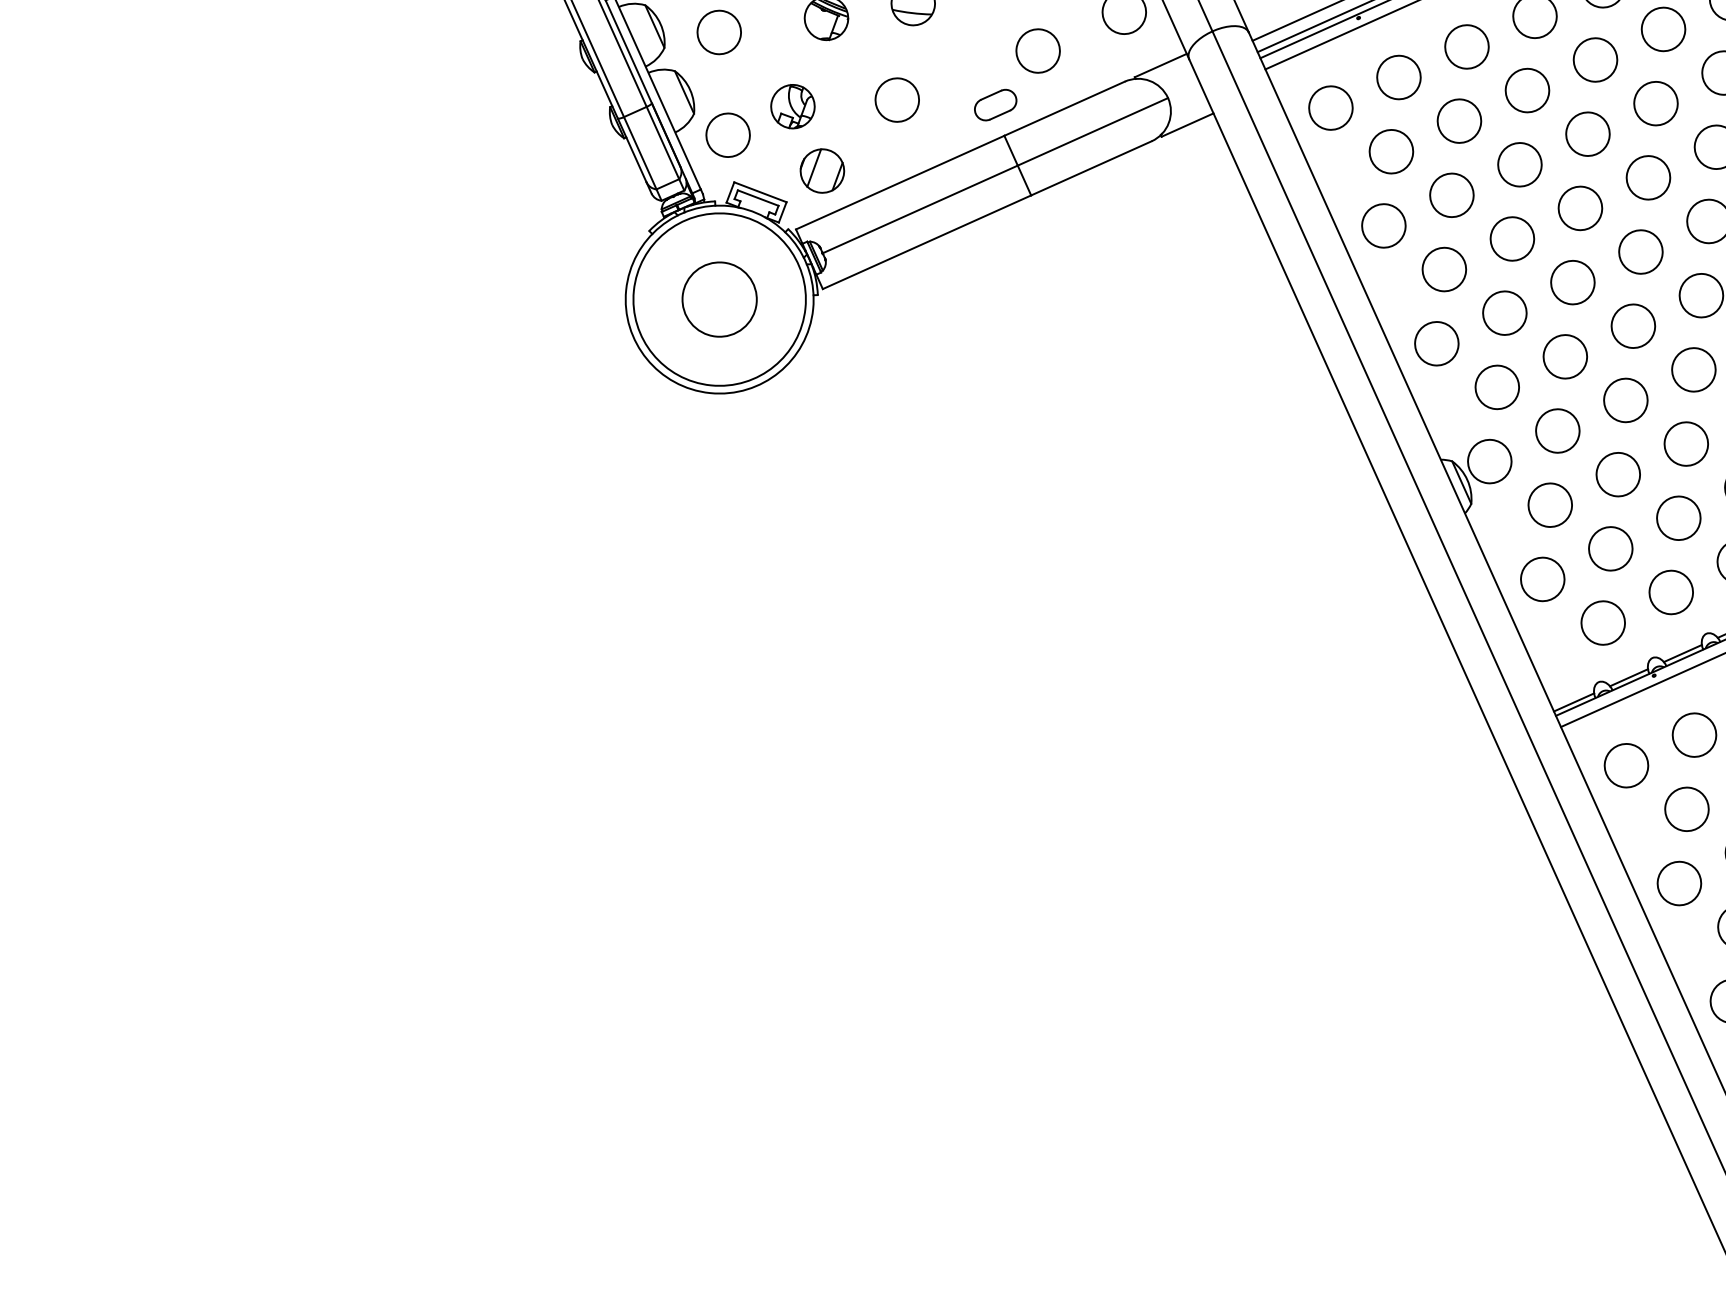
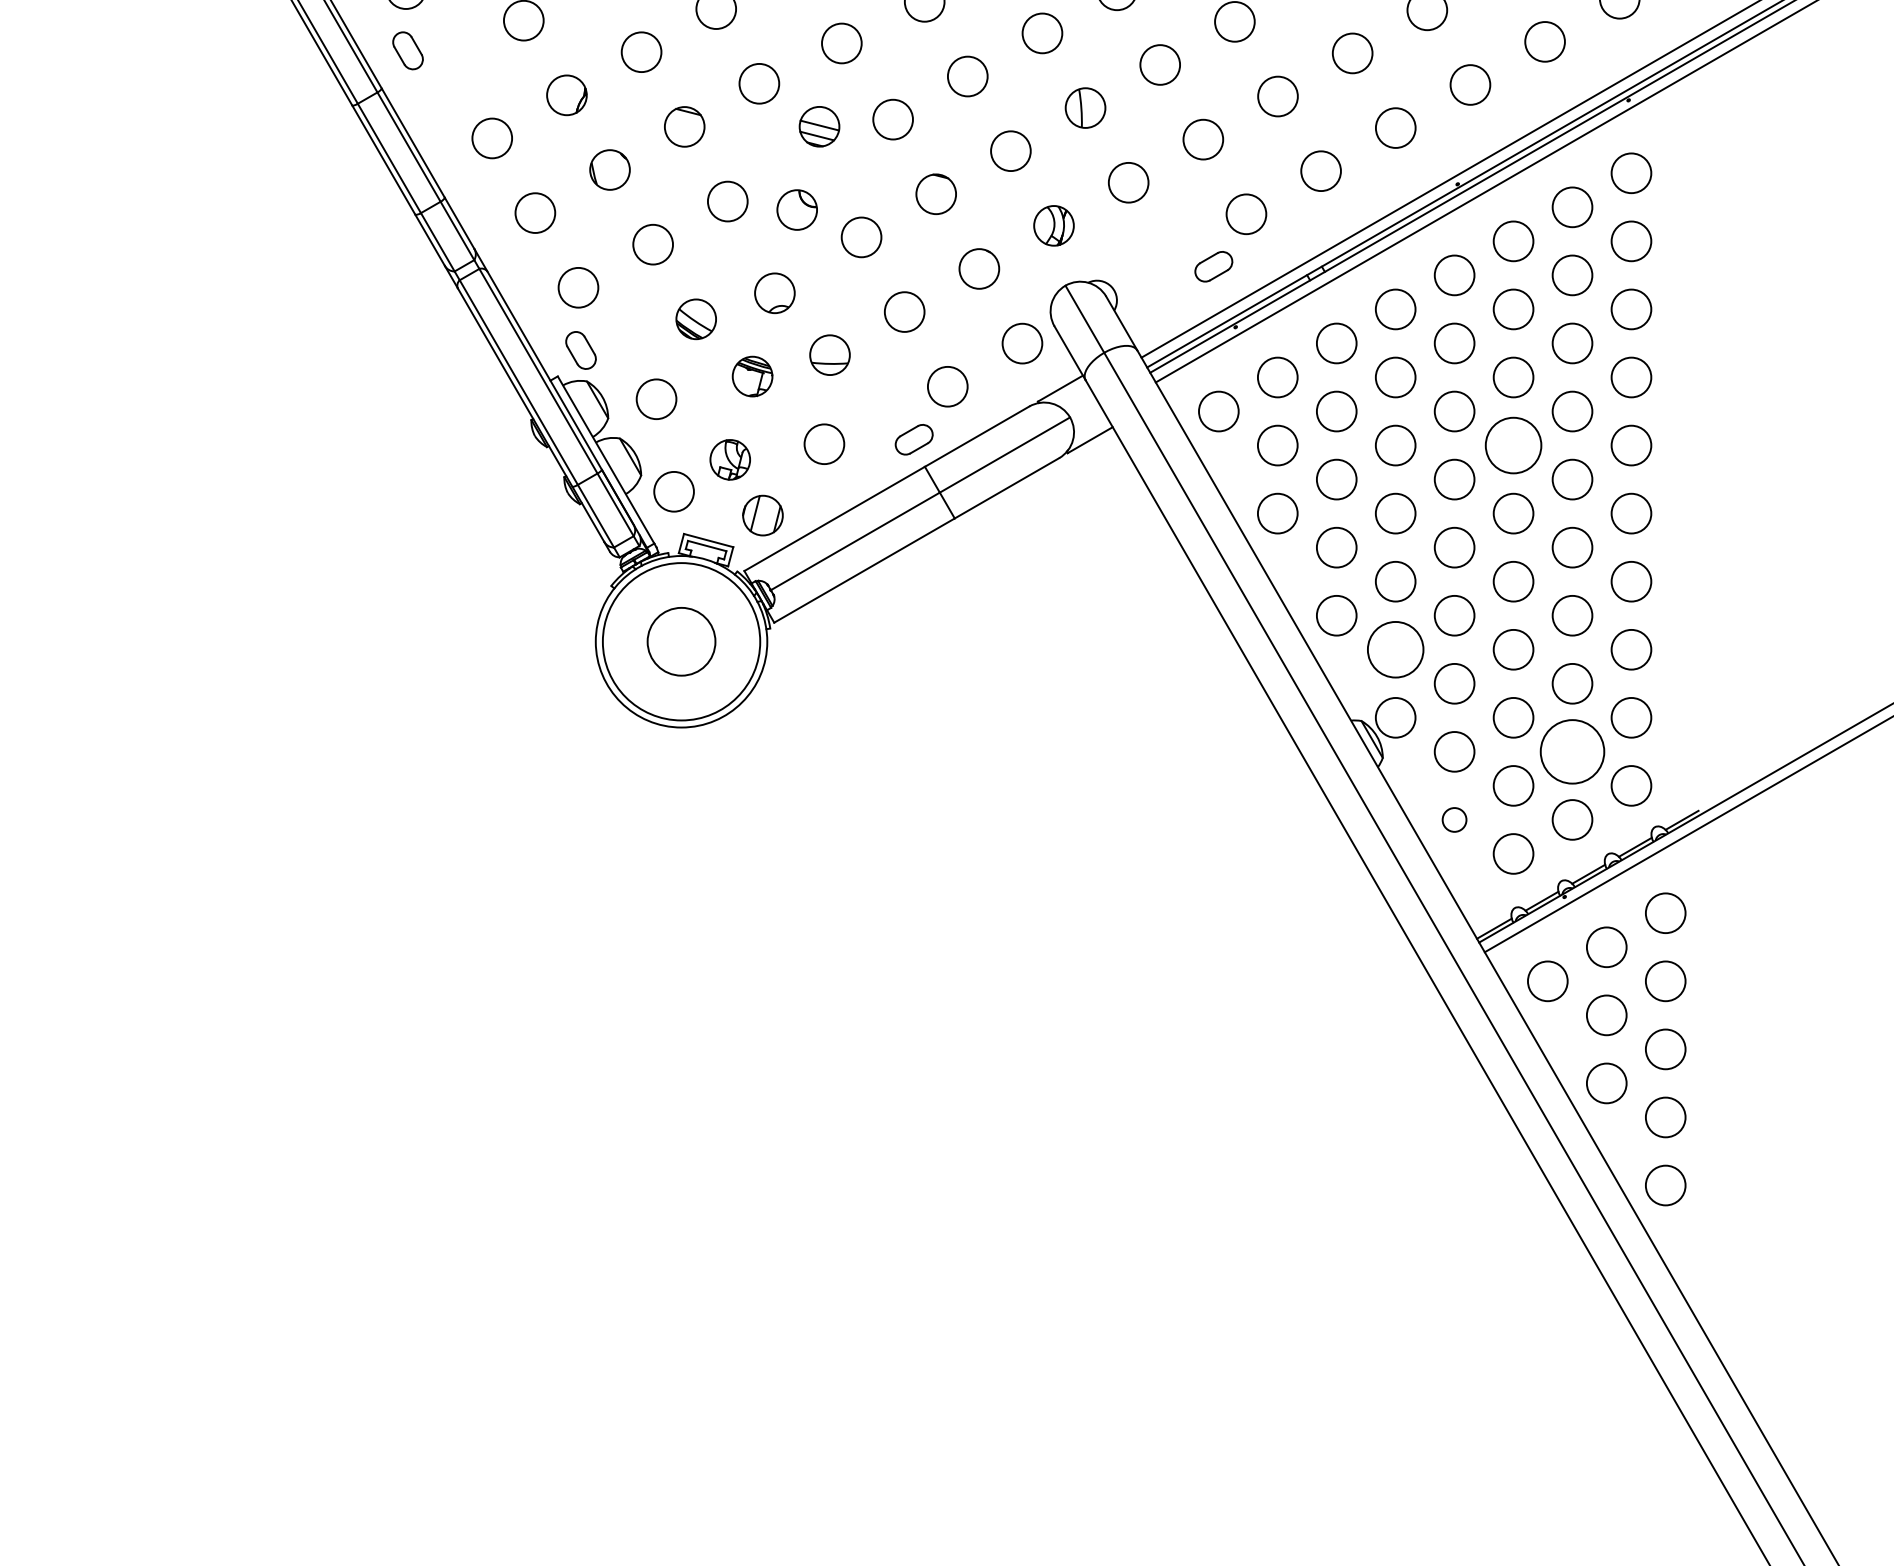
circle: (1648, 177) -> (1513, 445), size x1.4
circle: (1497, 387) -> (1395, 649), size x1.4
circle: (1678, 517) -> (1572, 751), size x1.6
circle: (1542, 578) -> (1454, 819), size x0.6

